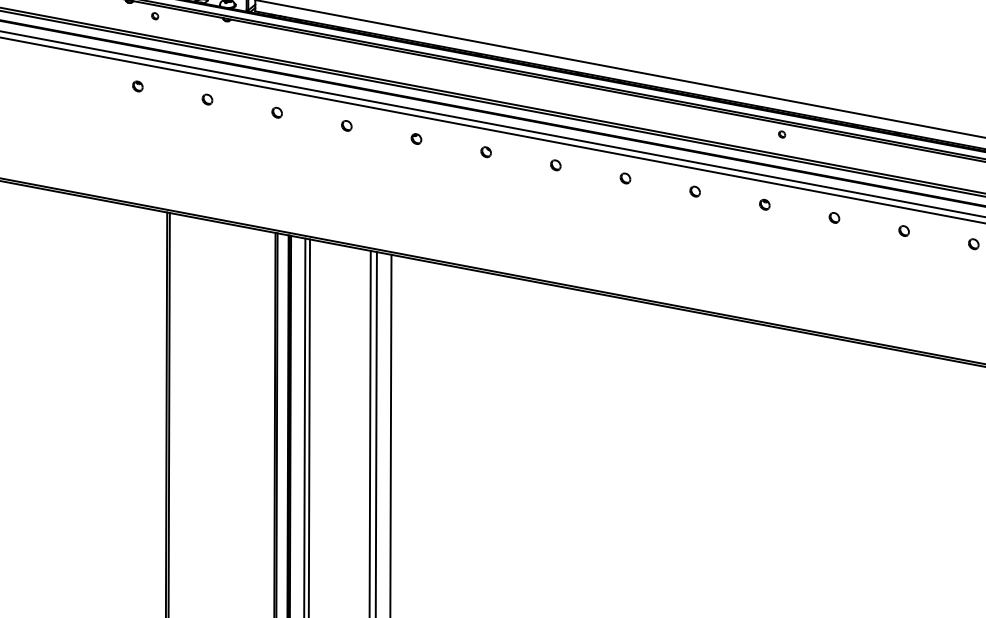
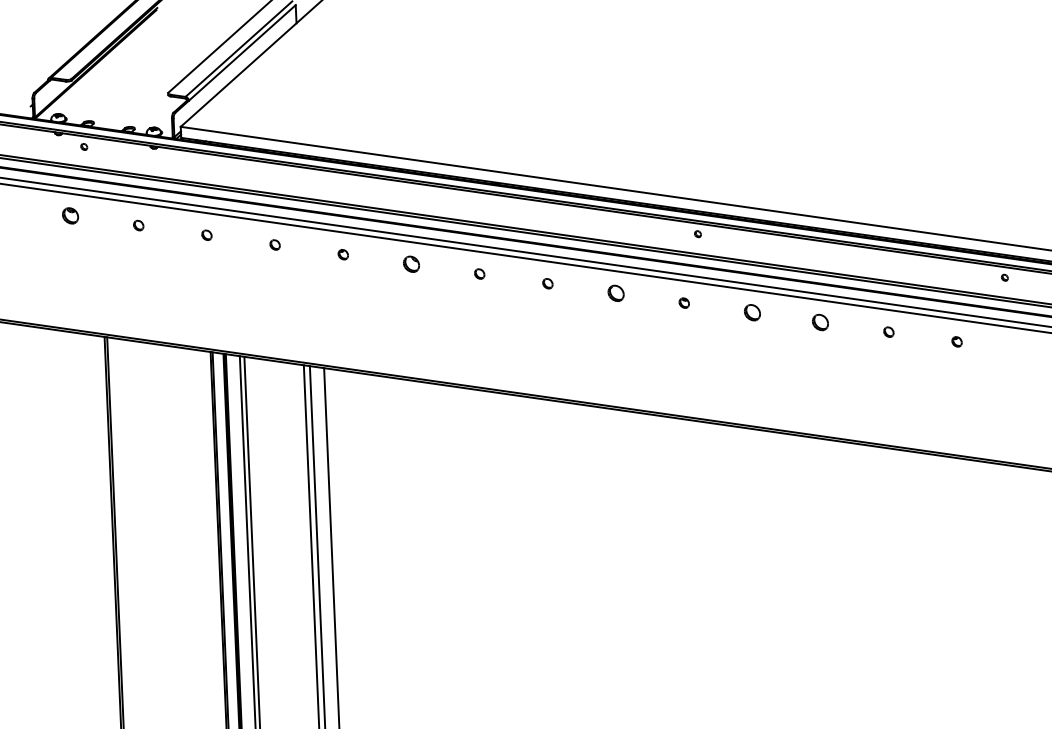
part: (137, 86) -> (70, 215), size x1.6
part: (486, 152) -> (411, 264), size x1.6
part: (694, 191) -> (615, 293), size x1.6
part: (834, 217) -> (752, 312), size x1.6
part: (903, 231) -> (820, 322), size x1.6

